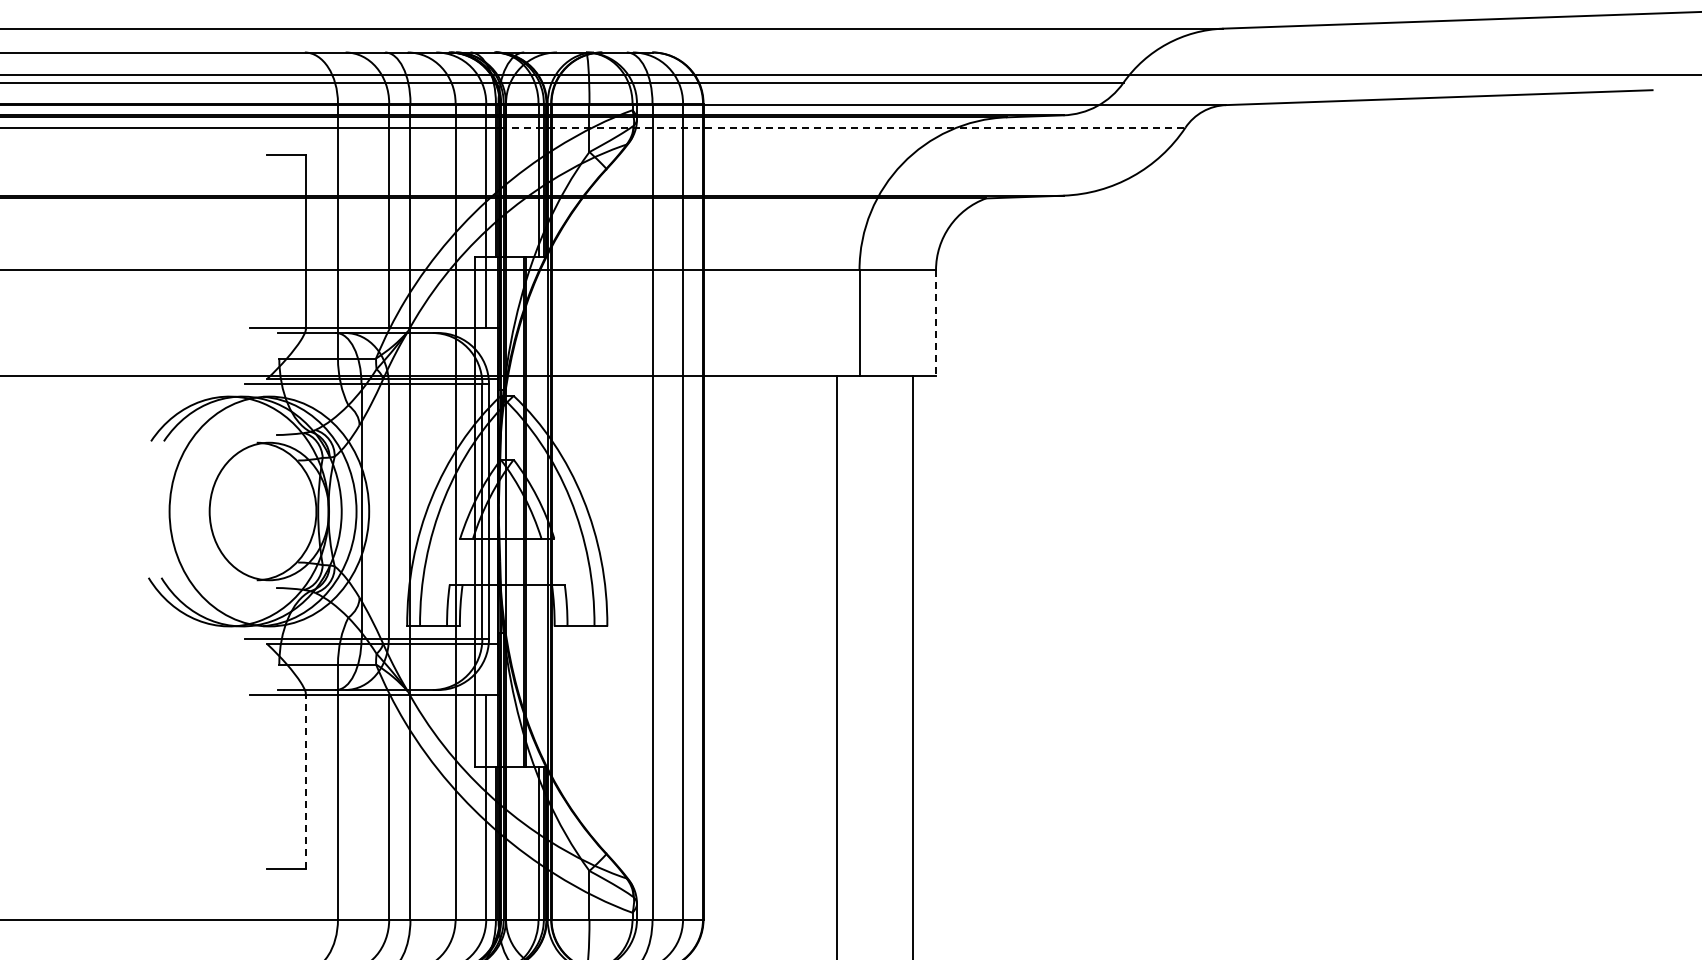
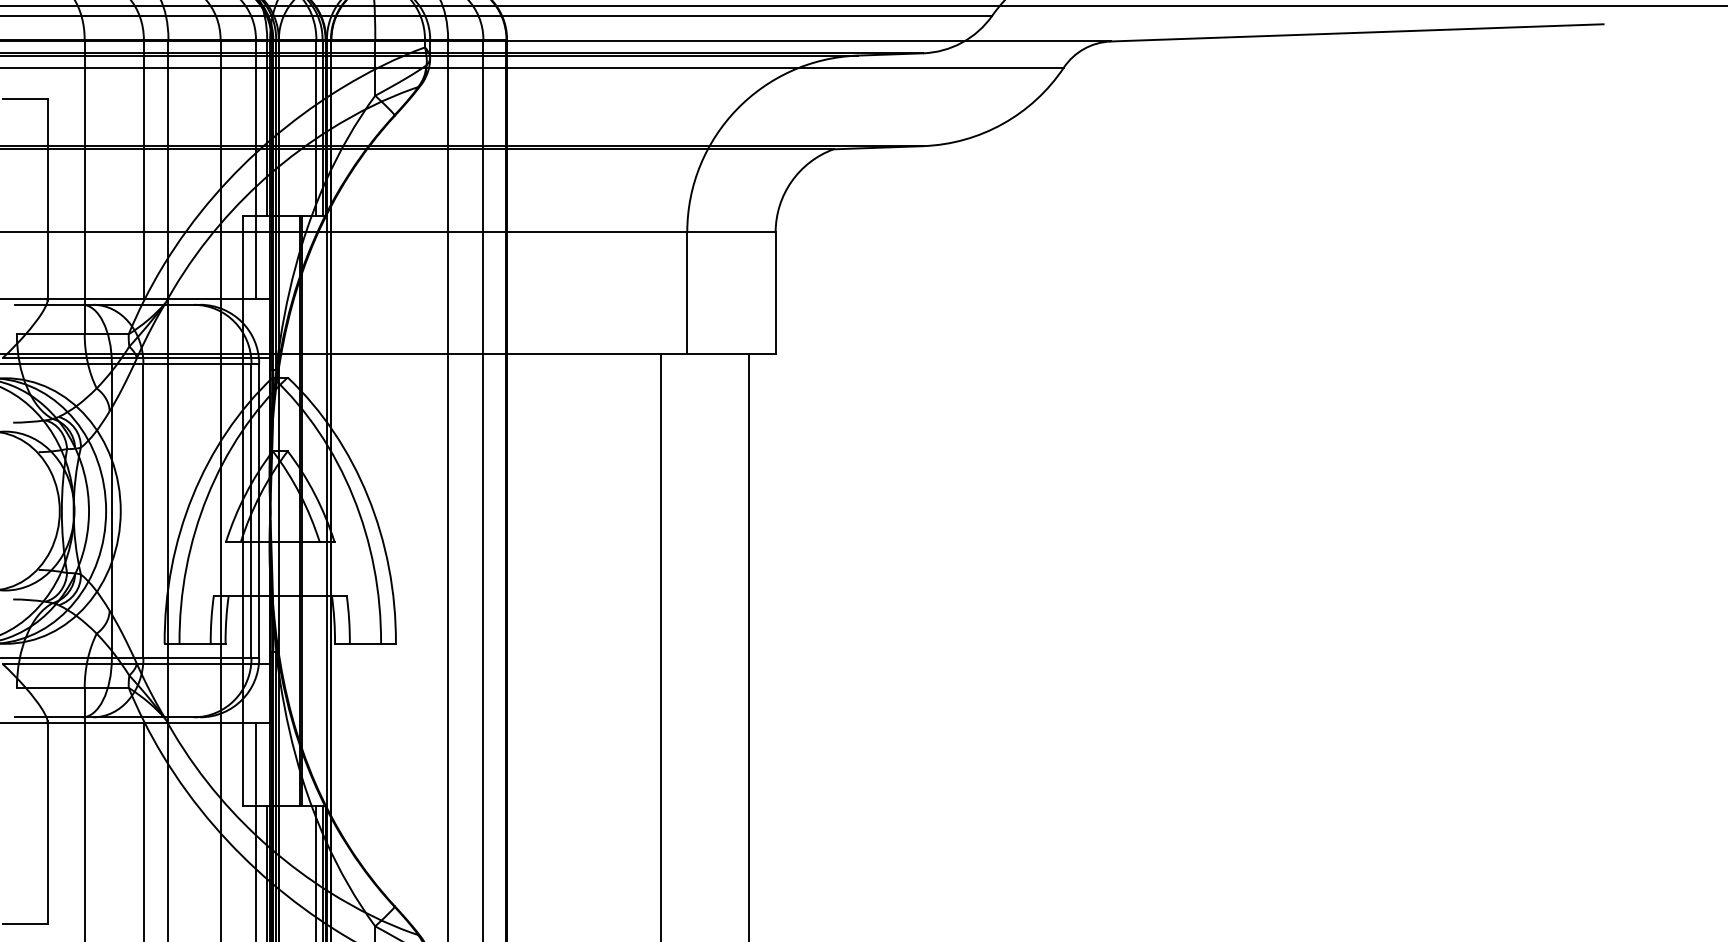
line: (842, 127) -> (667, 67), dashed -> solid
line: (936, 323) -> (776, 293), dashed -> solid
line: (305, 780) -> (47, 821), dashed -> solid

